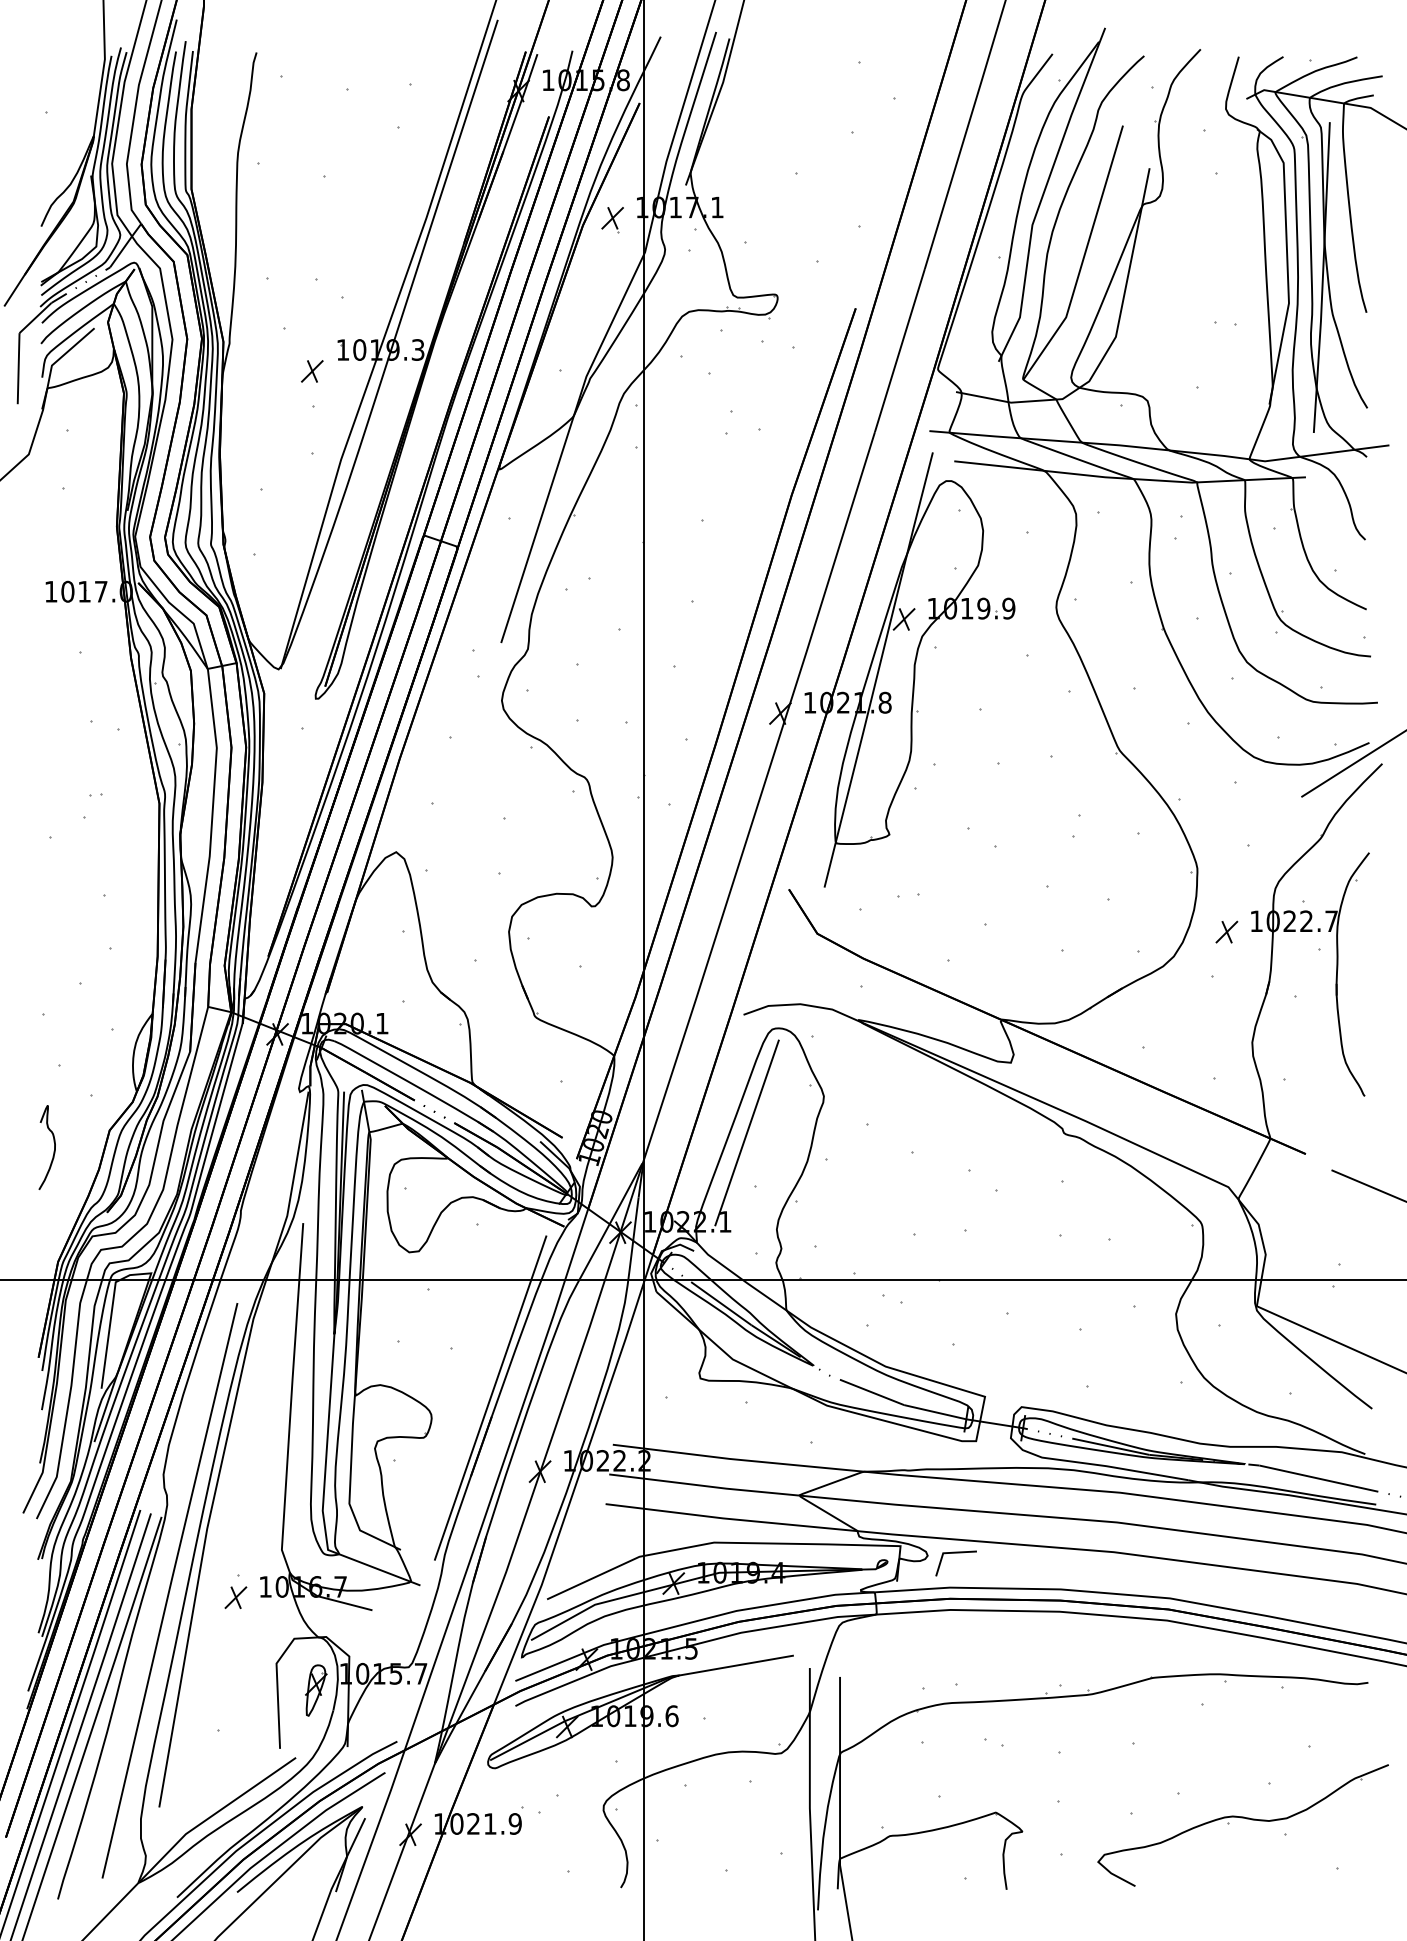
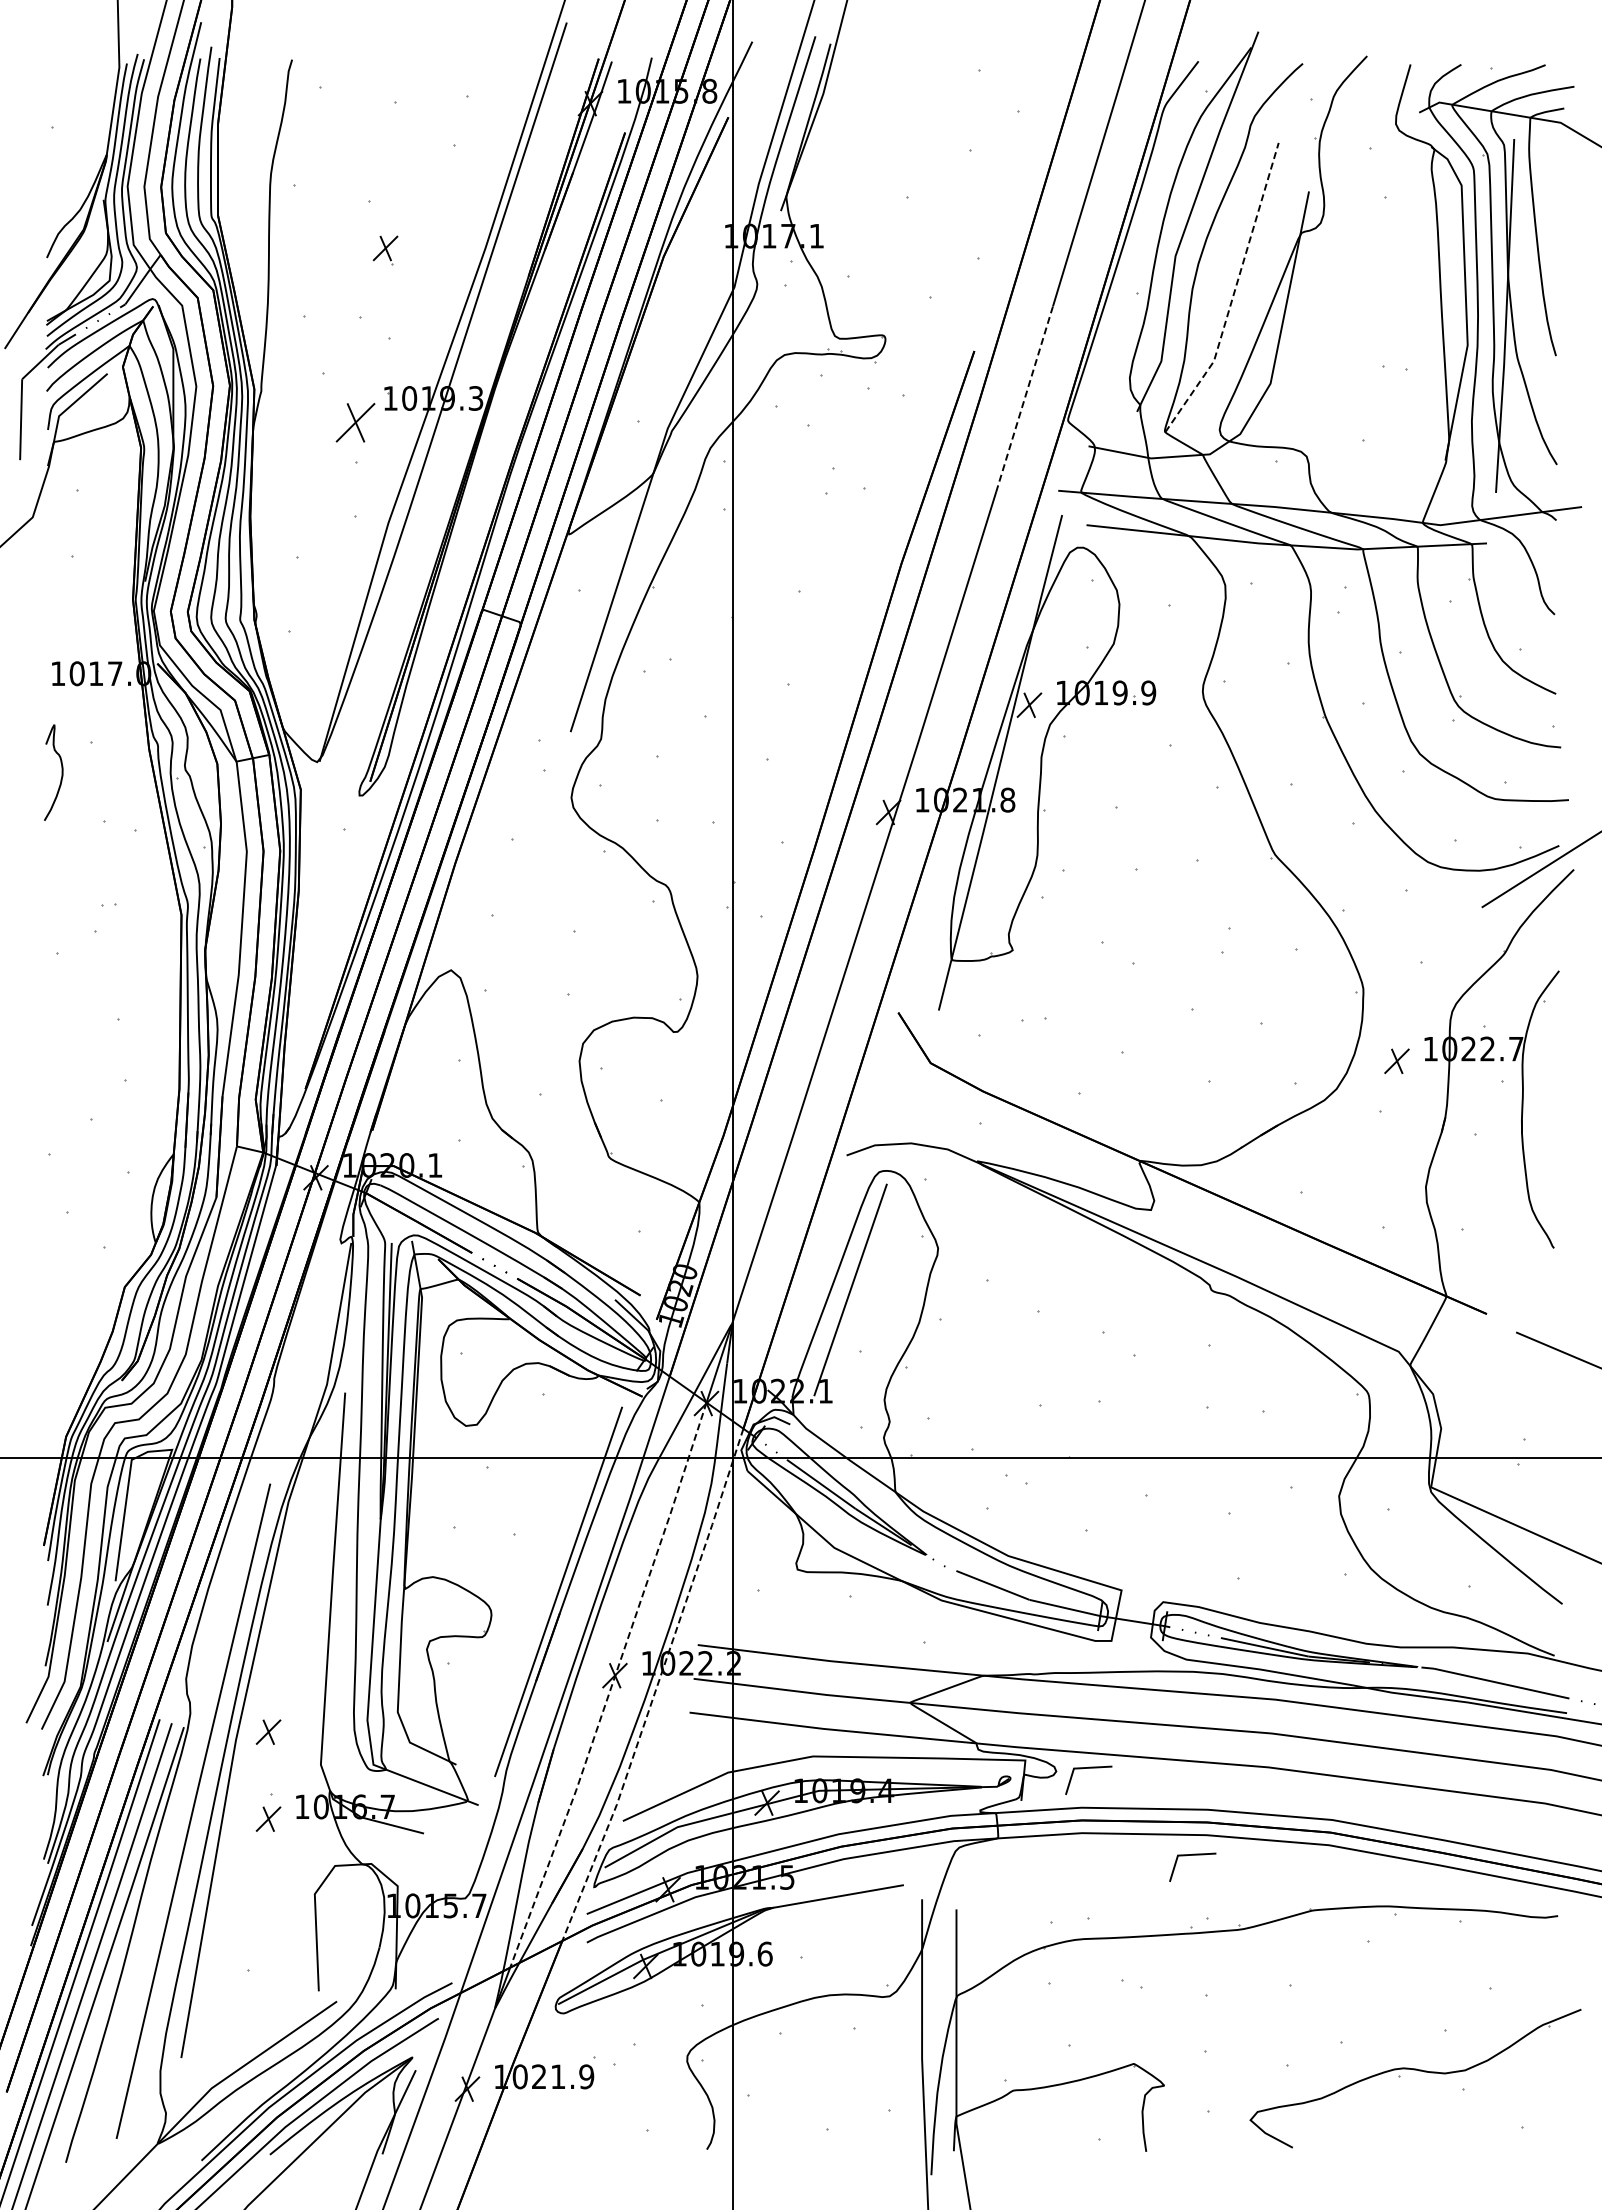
part: (612, 220) -> (385, 250), moved
line: (1084, 257) -> (1234, 293), solid -> dashed
line: (899, 350) -> (1024, 398), solid -> dashed
part: (312, 371) -> (355, 422), size x1.6
curve: (54, 1147) -> (61, 772), moved
line: (537, 1481) -> (611, 1686), solid -> dashed
line: (577, 1481) -> (657, 1686), solid -> dashed
part: (235, 1520) -> (268, 1731), added
line: (1047, 1629) -> (1192, 1855), added
part: (315, 1690) -> (359, 1924), removed

